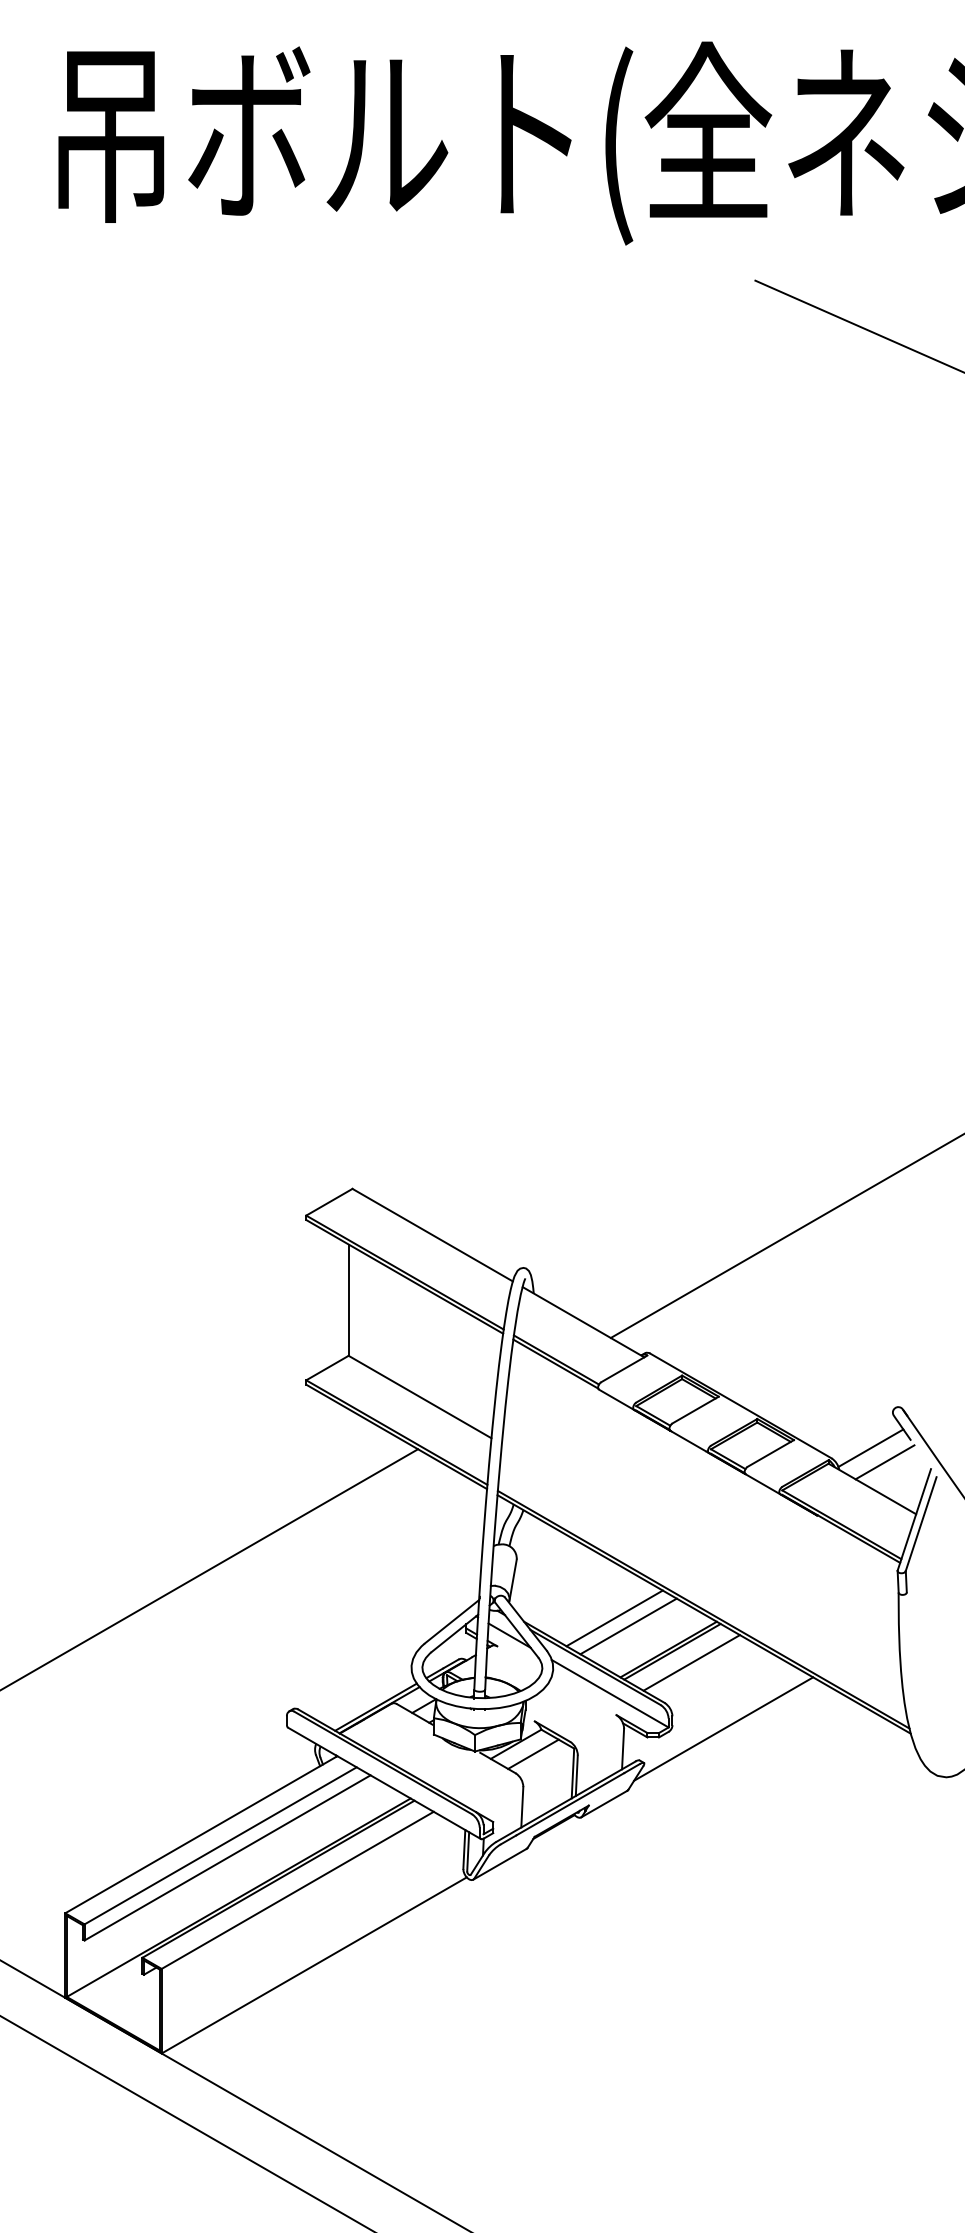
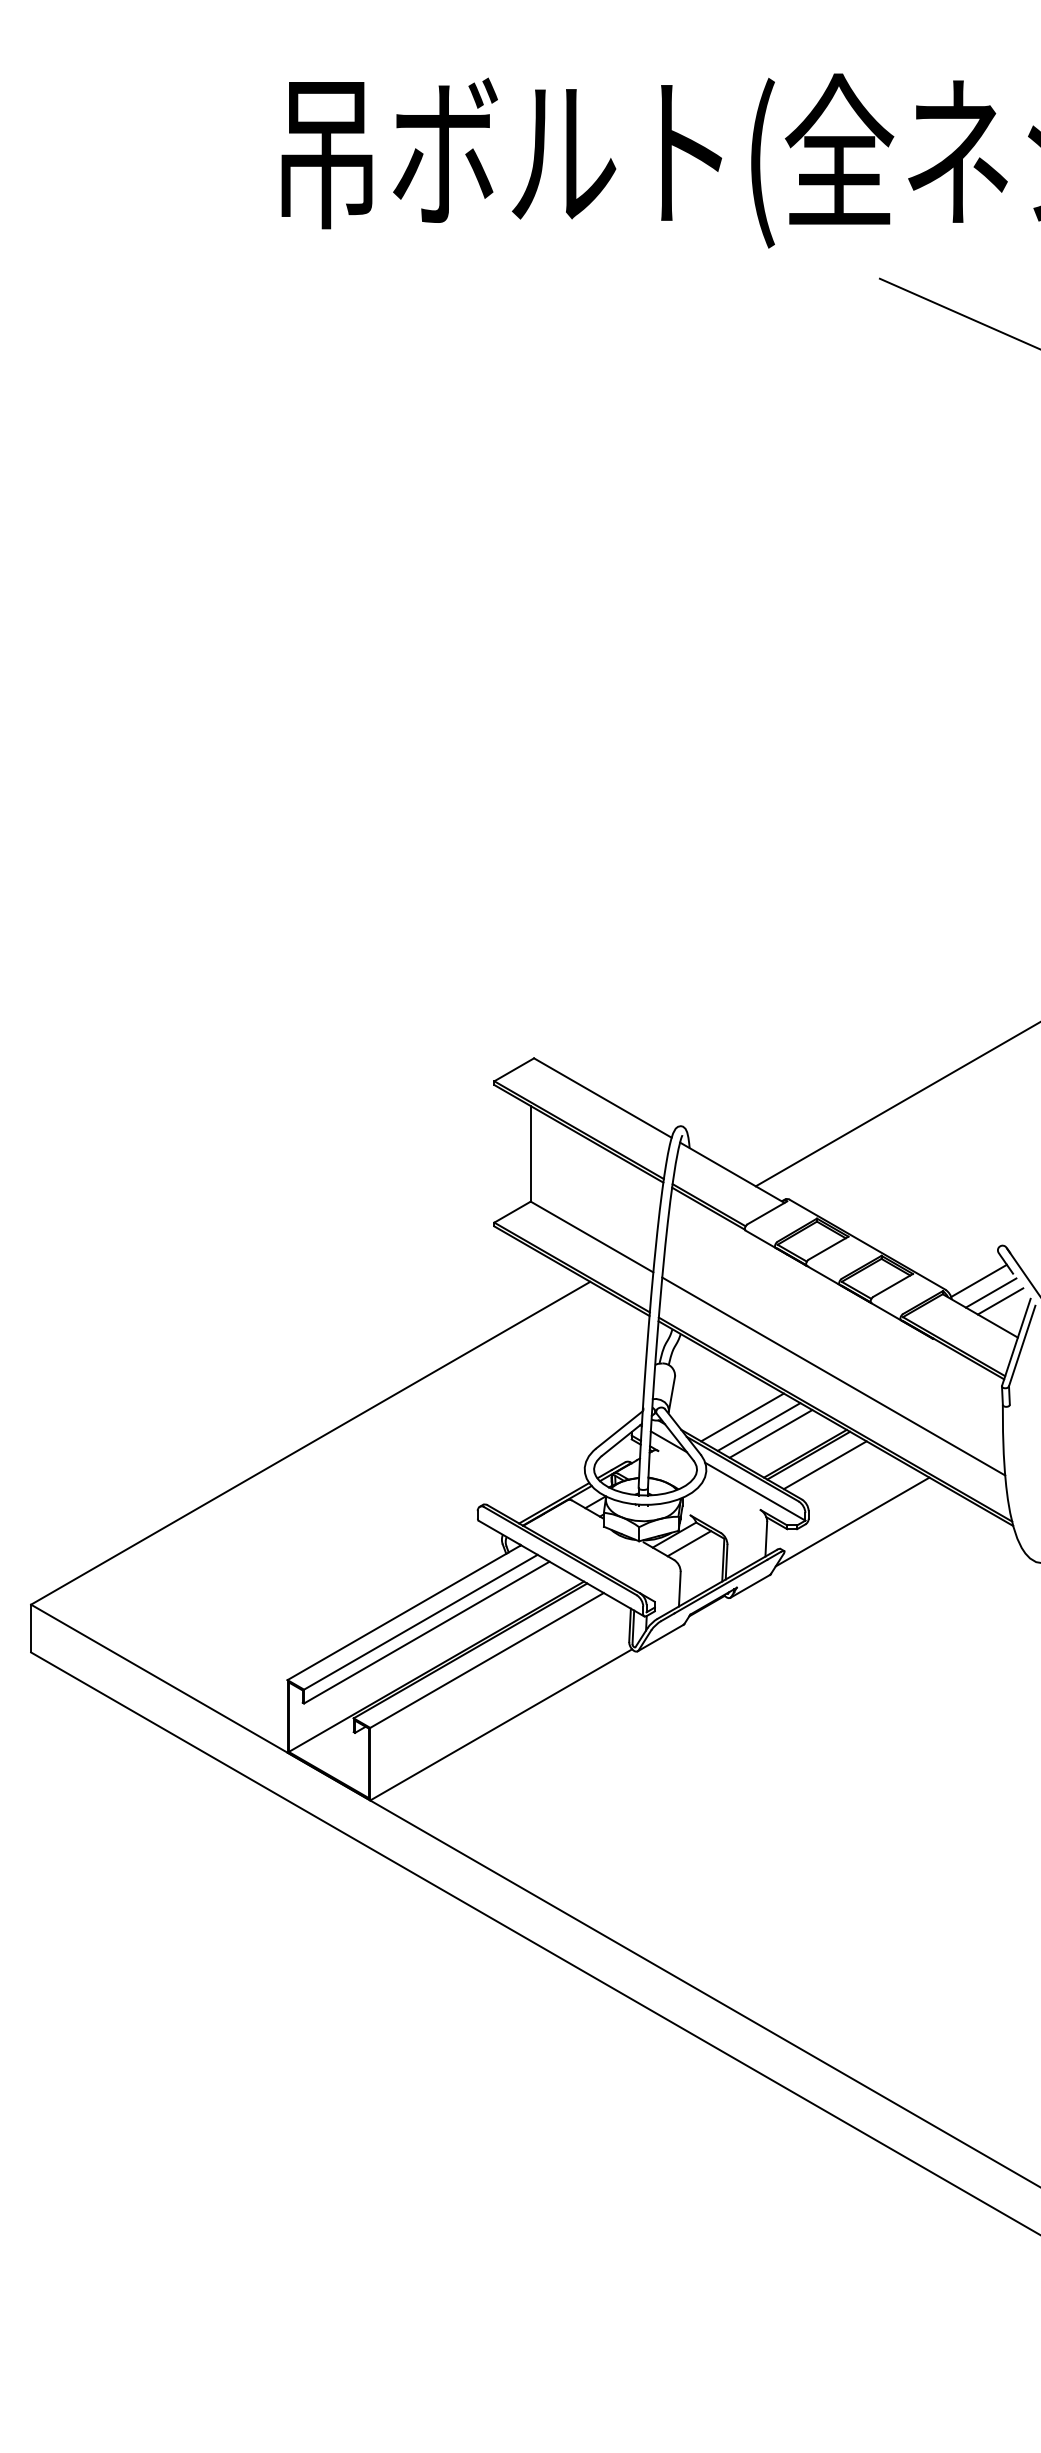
line: (895, 1472) -> (1000, 1301), added
line: (701, 1559) -> (833, 1376), added
line: (595, 1607) -> (742, 1417), added

